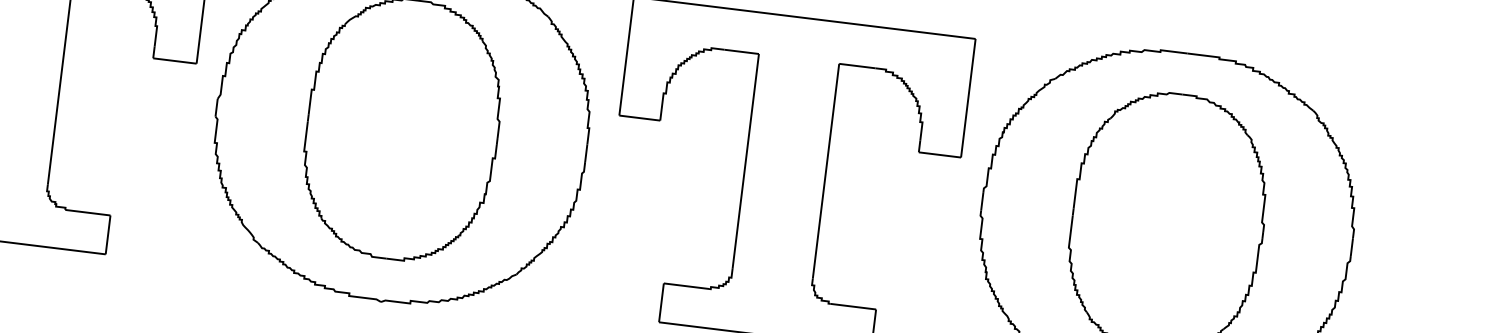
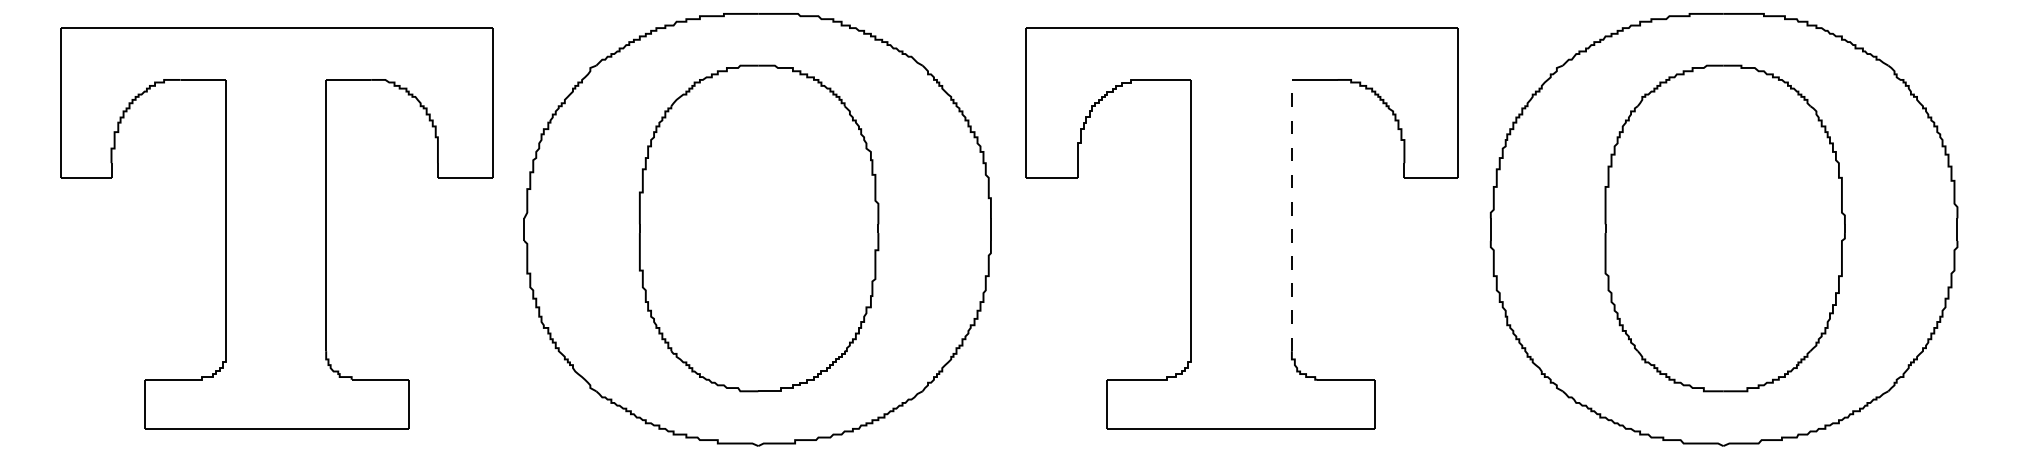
line: (825, 171) -> (1291, 215), solid -> dashed

